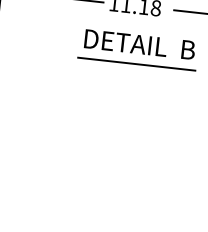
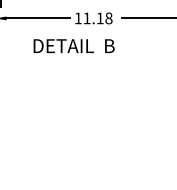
text: (139, 43) -> (73, 45), moved
line: (136, 64) -> (99, 60), removed

